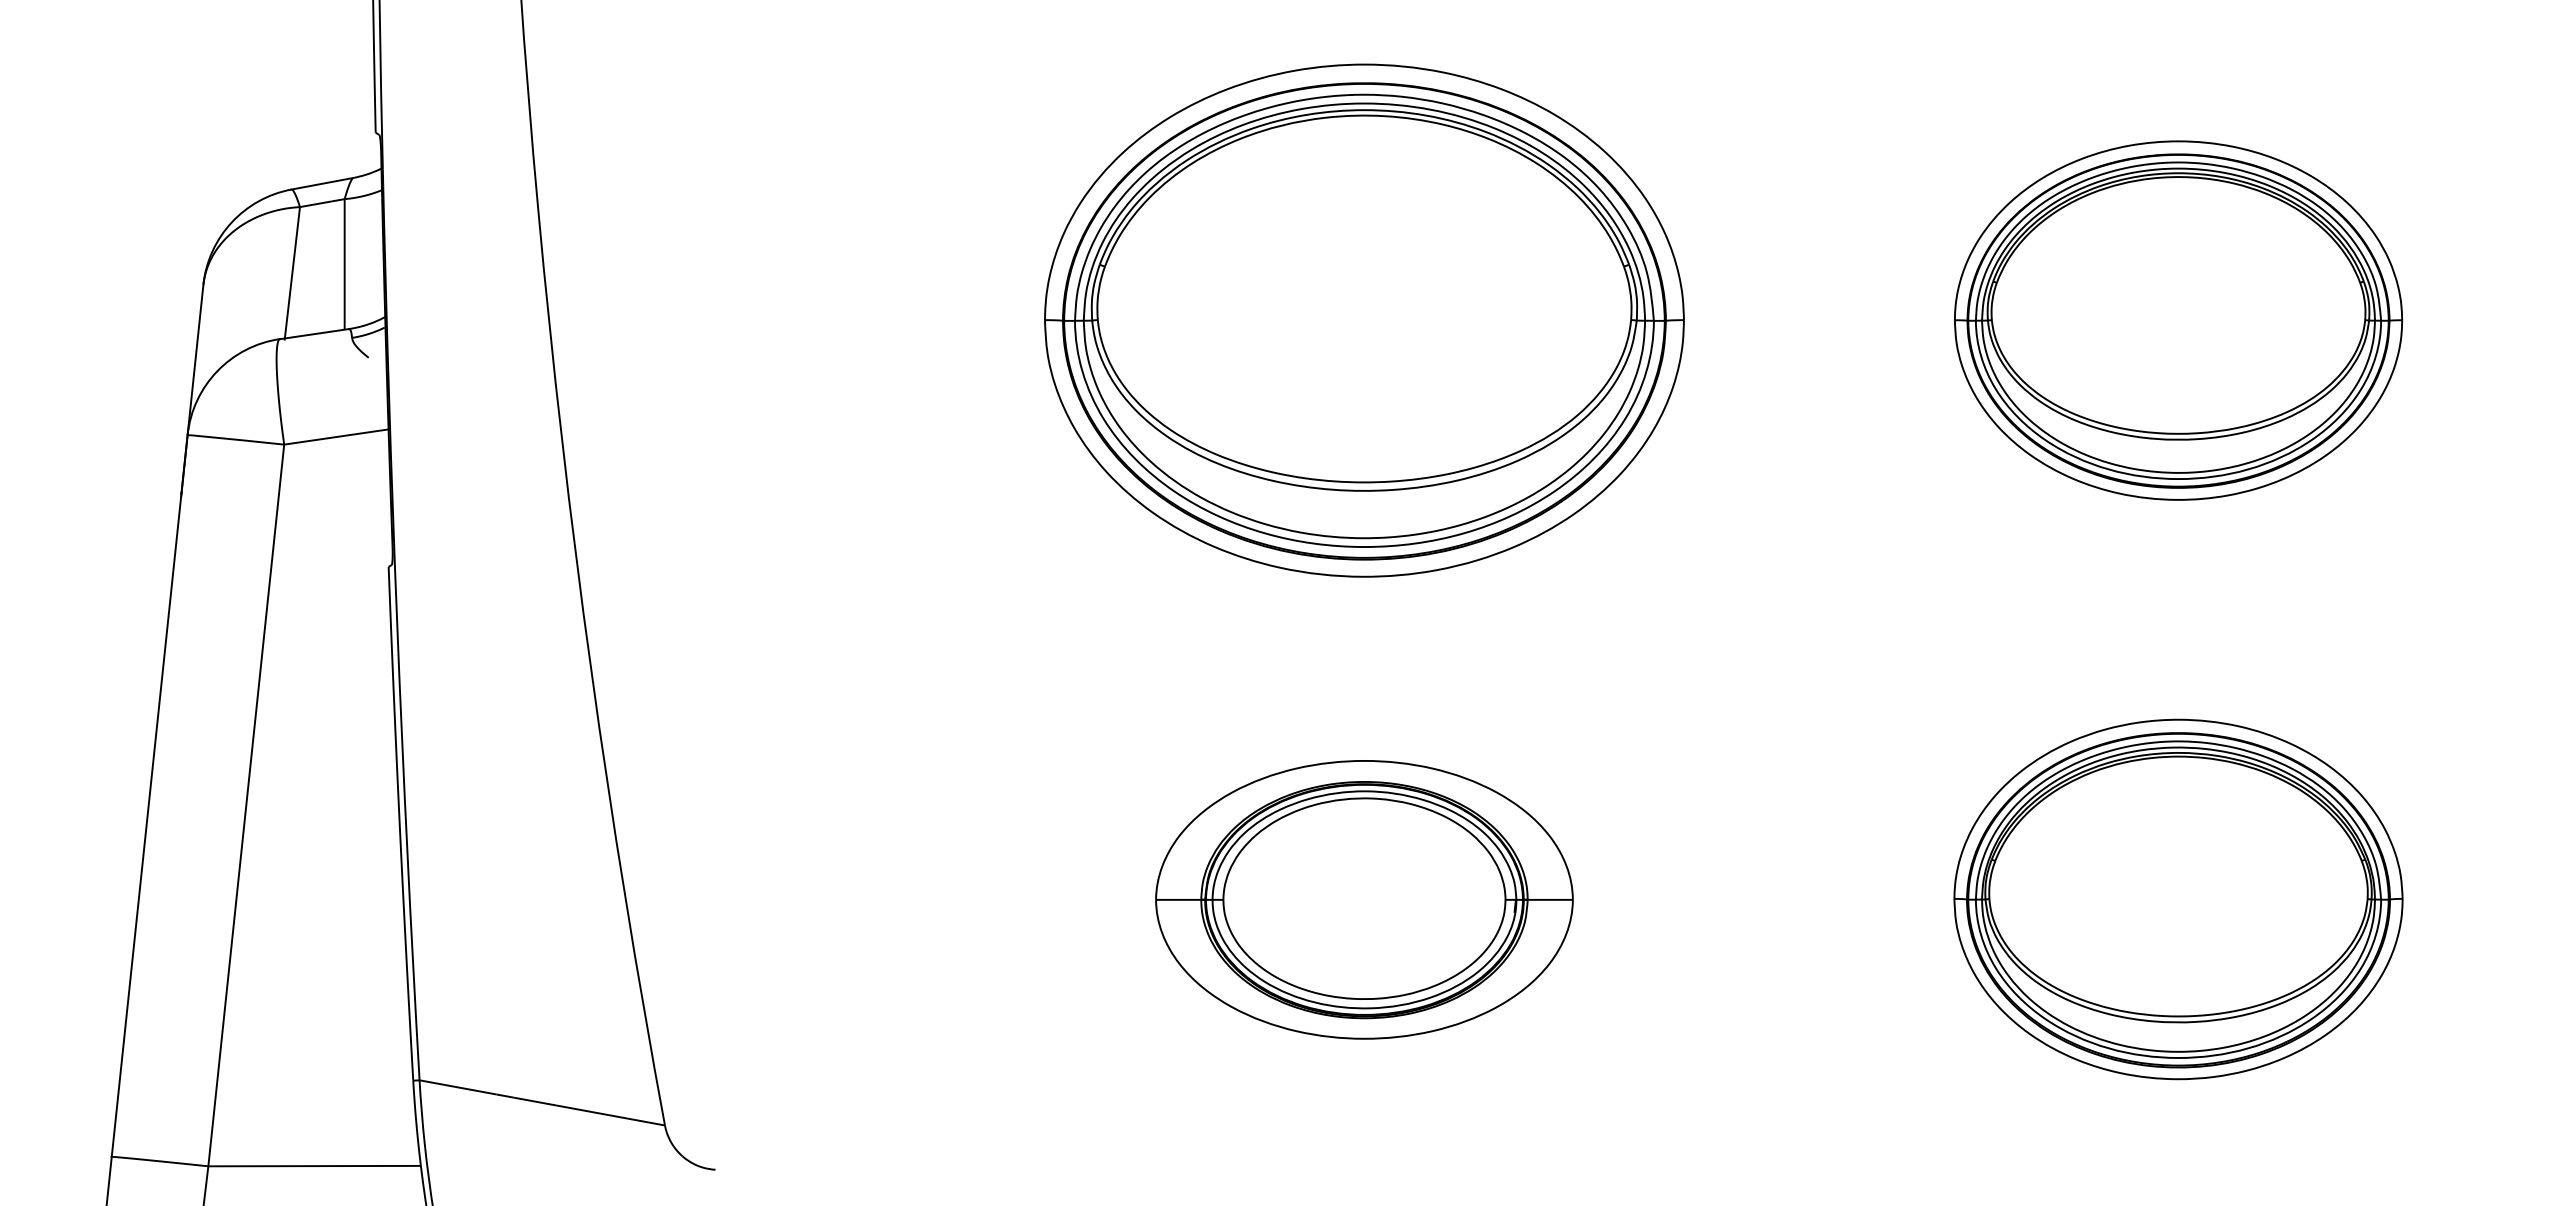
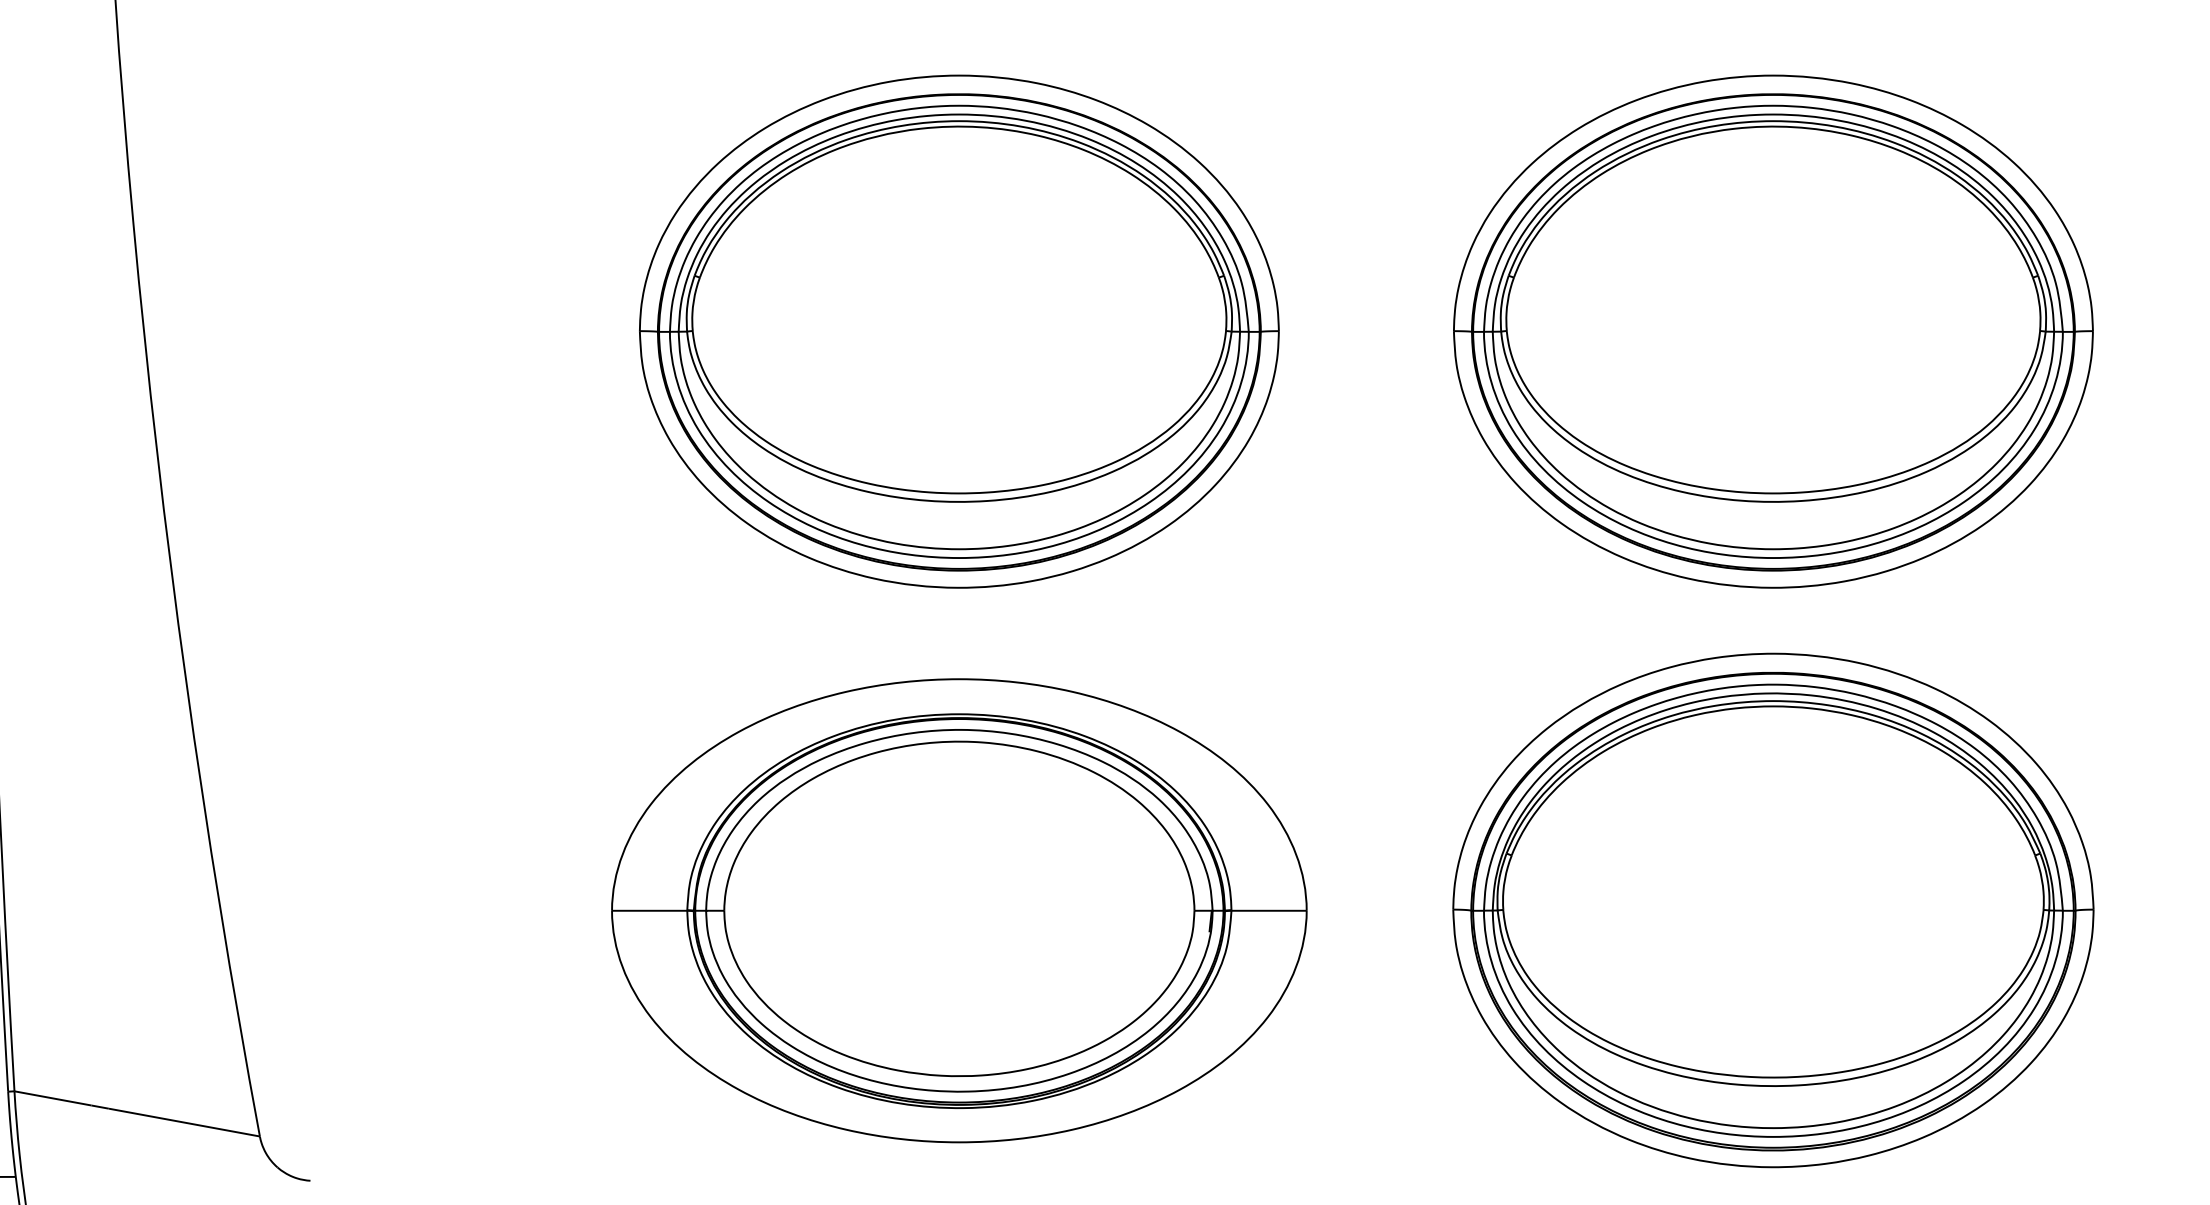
part: (2178, 320) -> (1773, 331), size x1.43
part: (1364, 899) -> (959, 910), size x1.67
part: (2178, 899) -> (1773, 910), size x1.43

